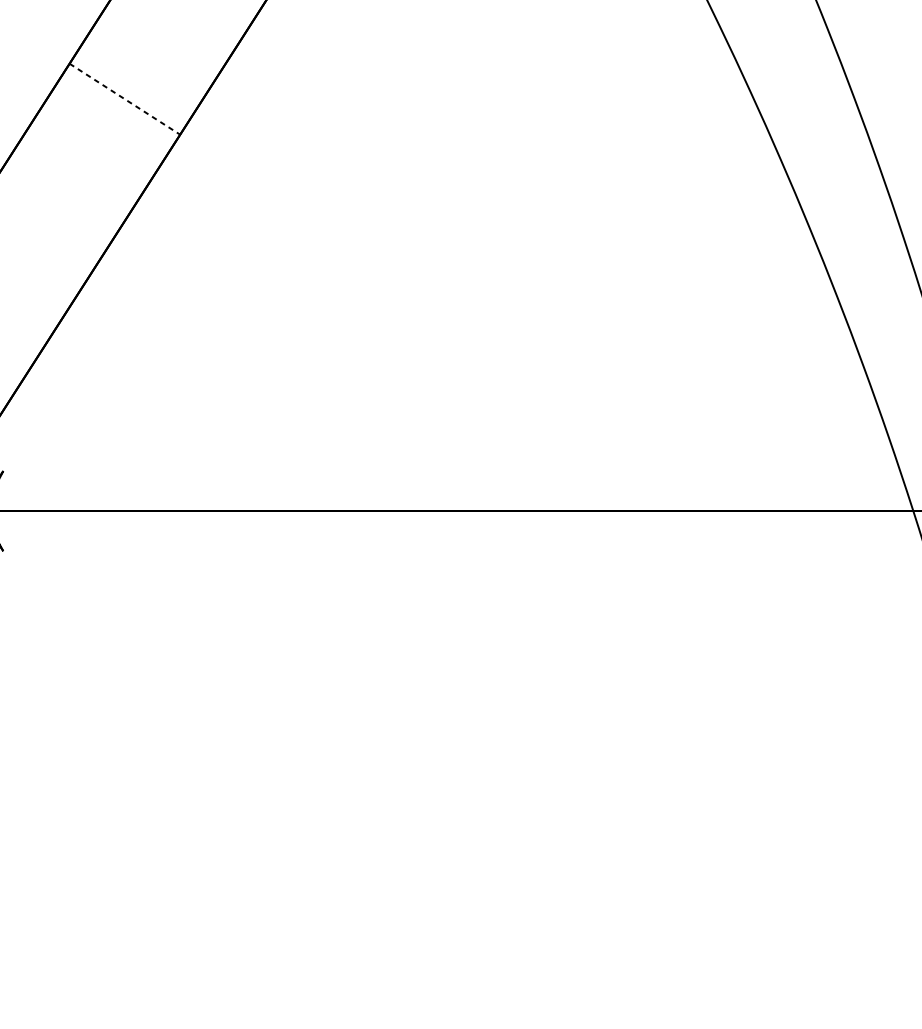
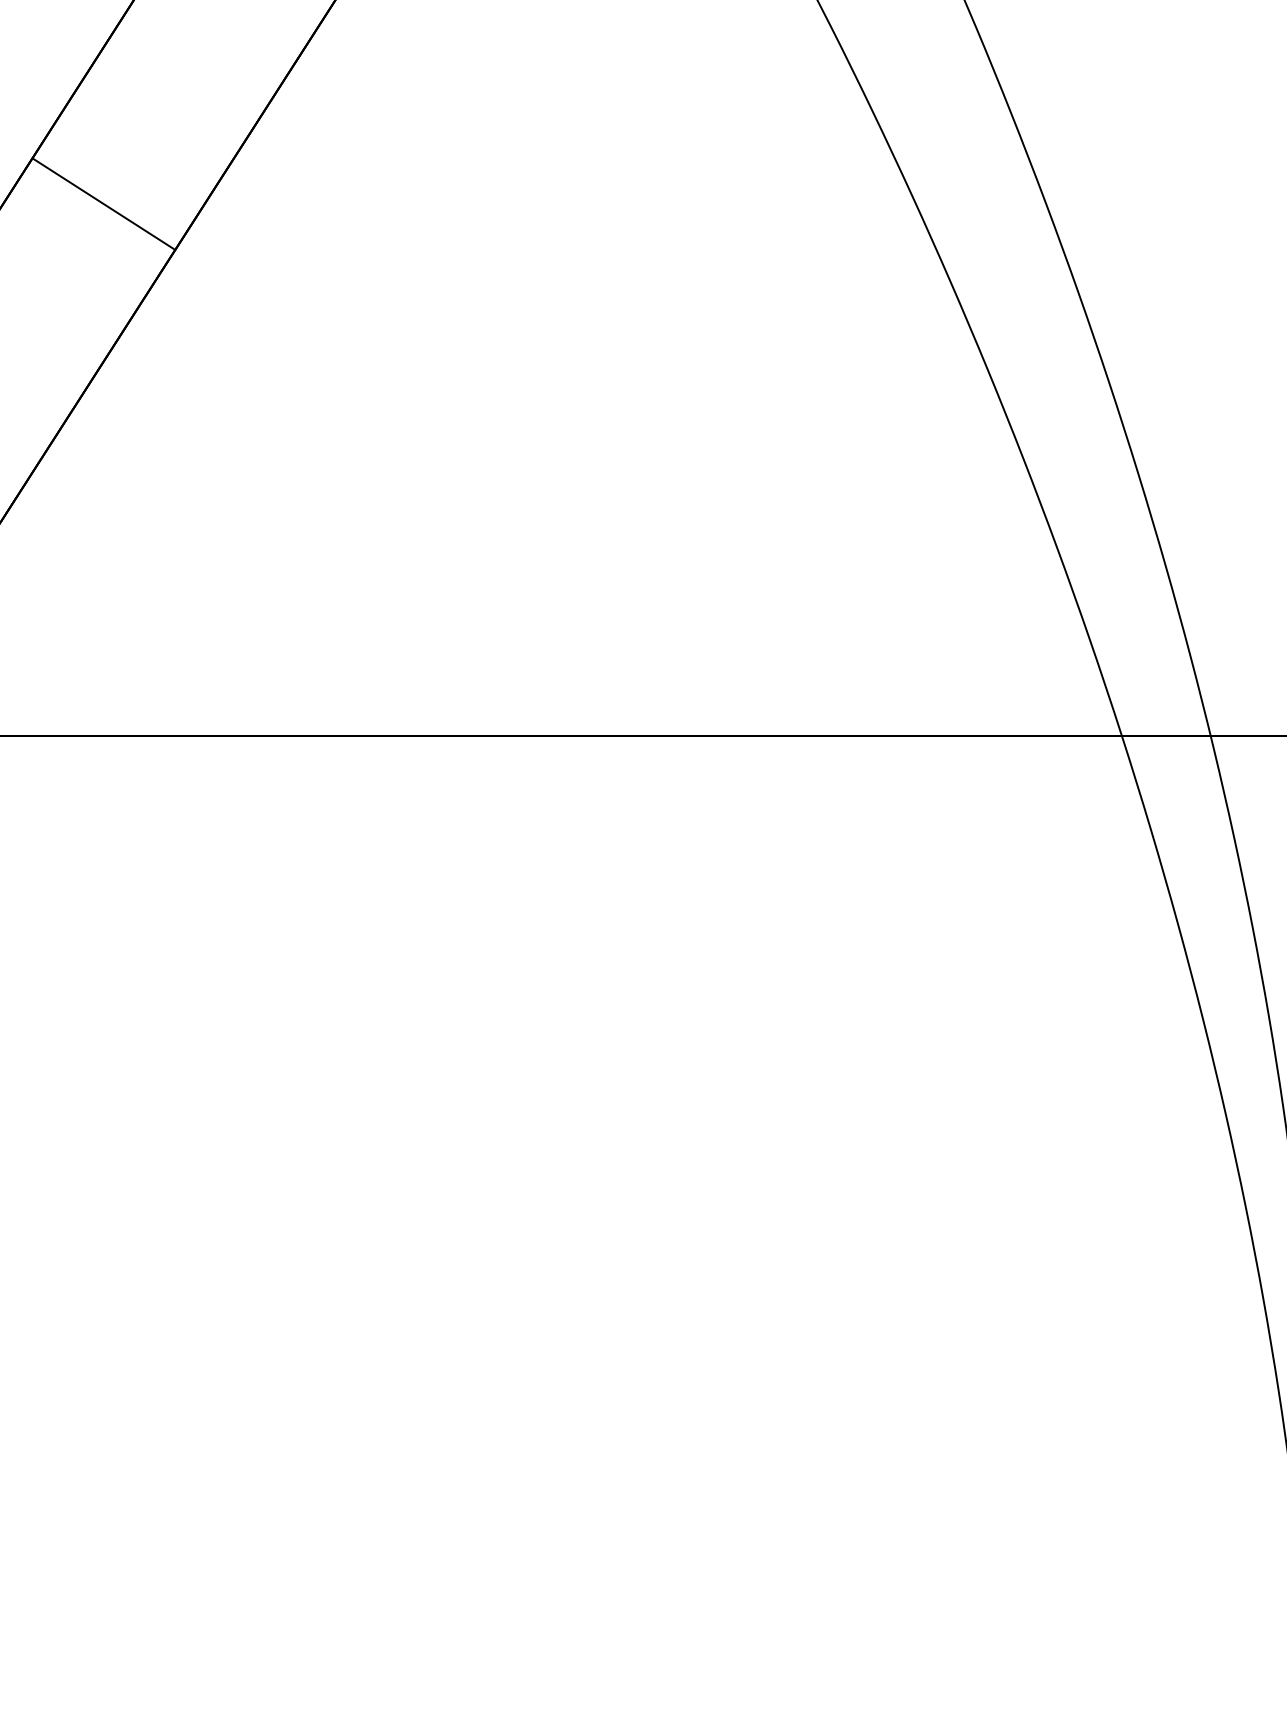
line: (124, 99) -> (103, 204), dashed -> solid

